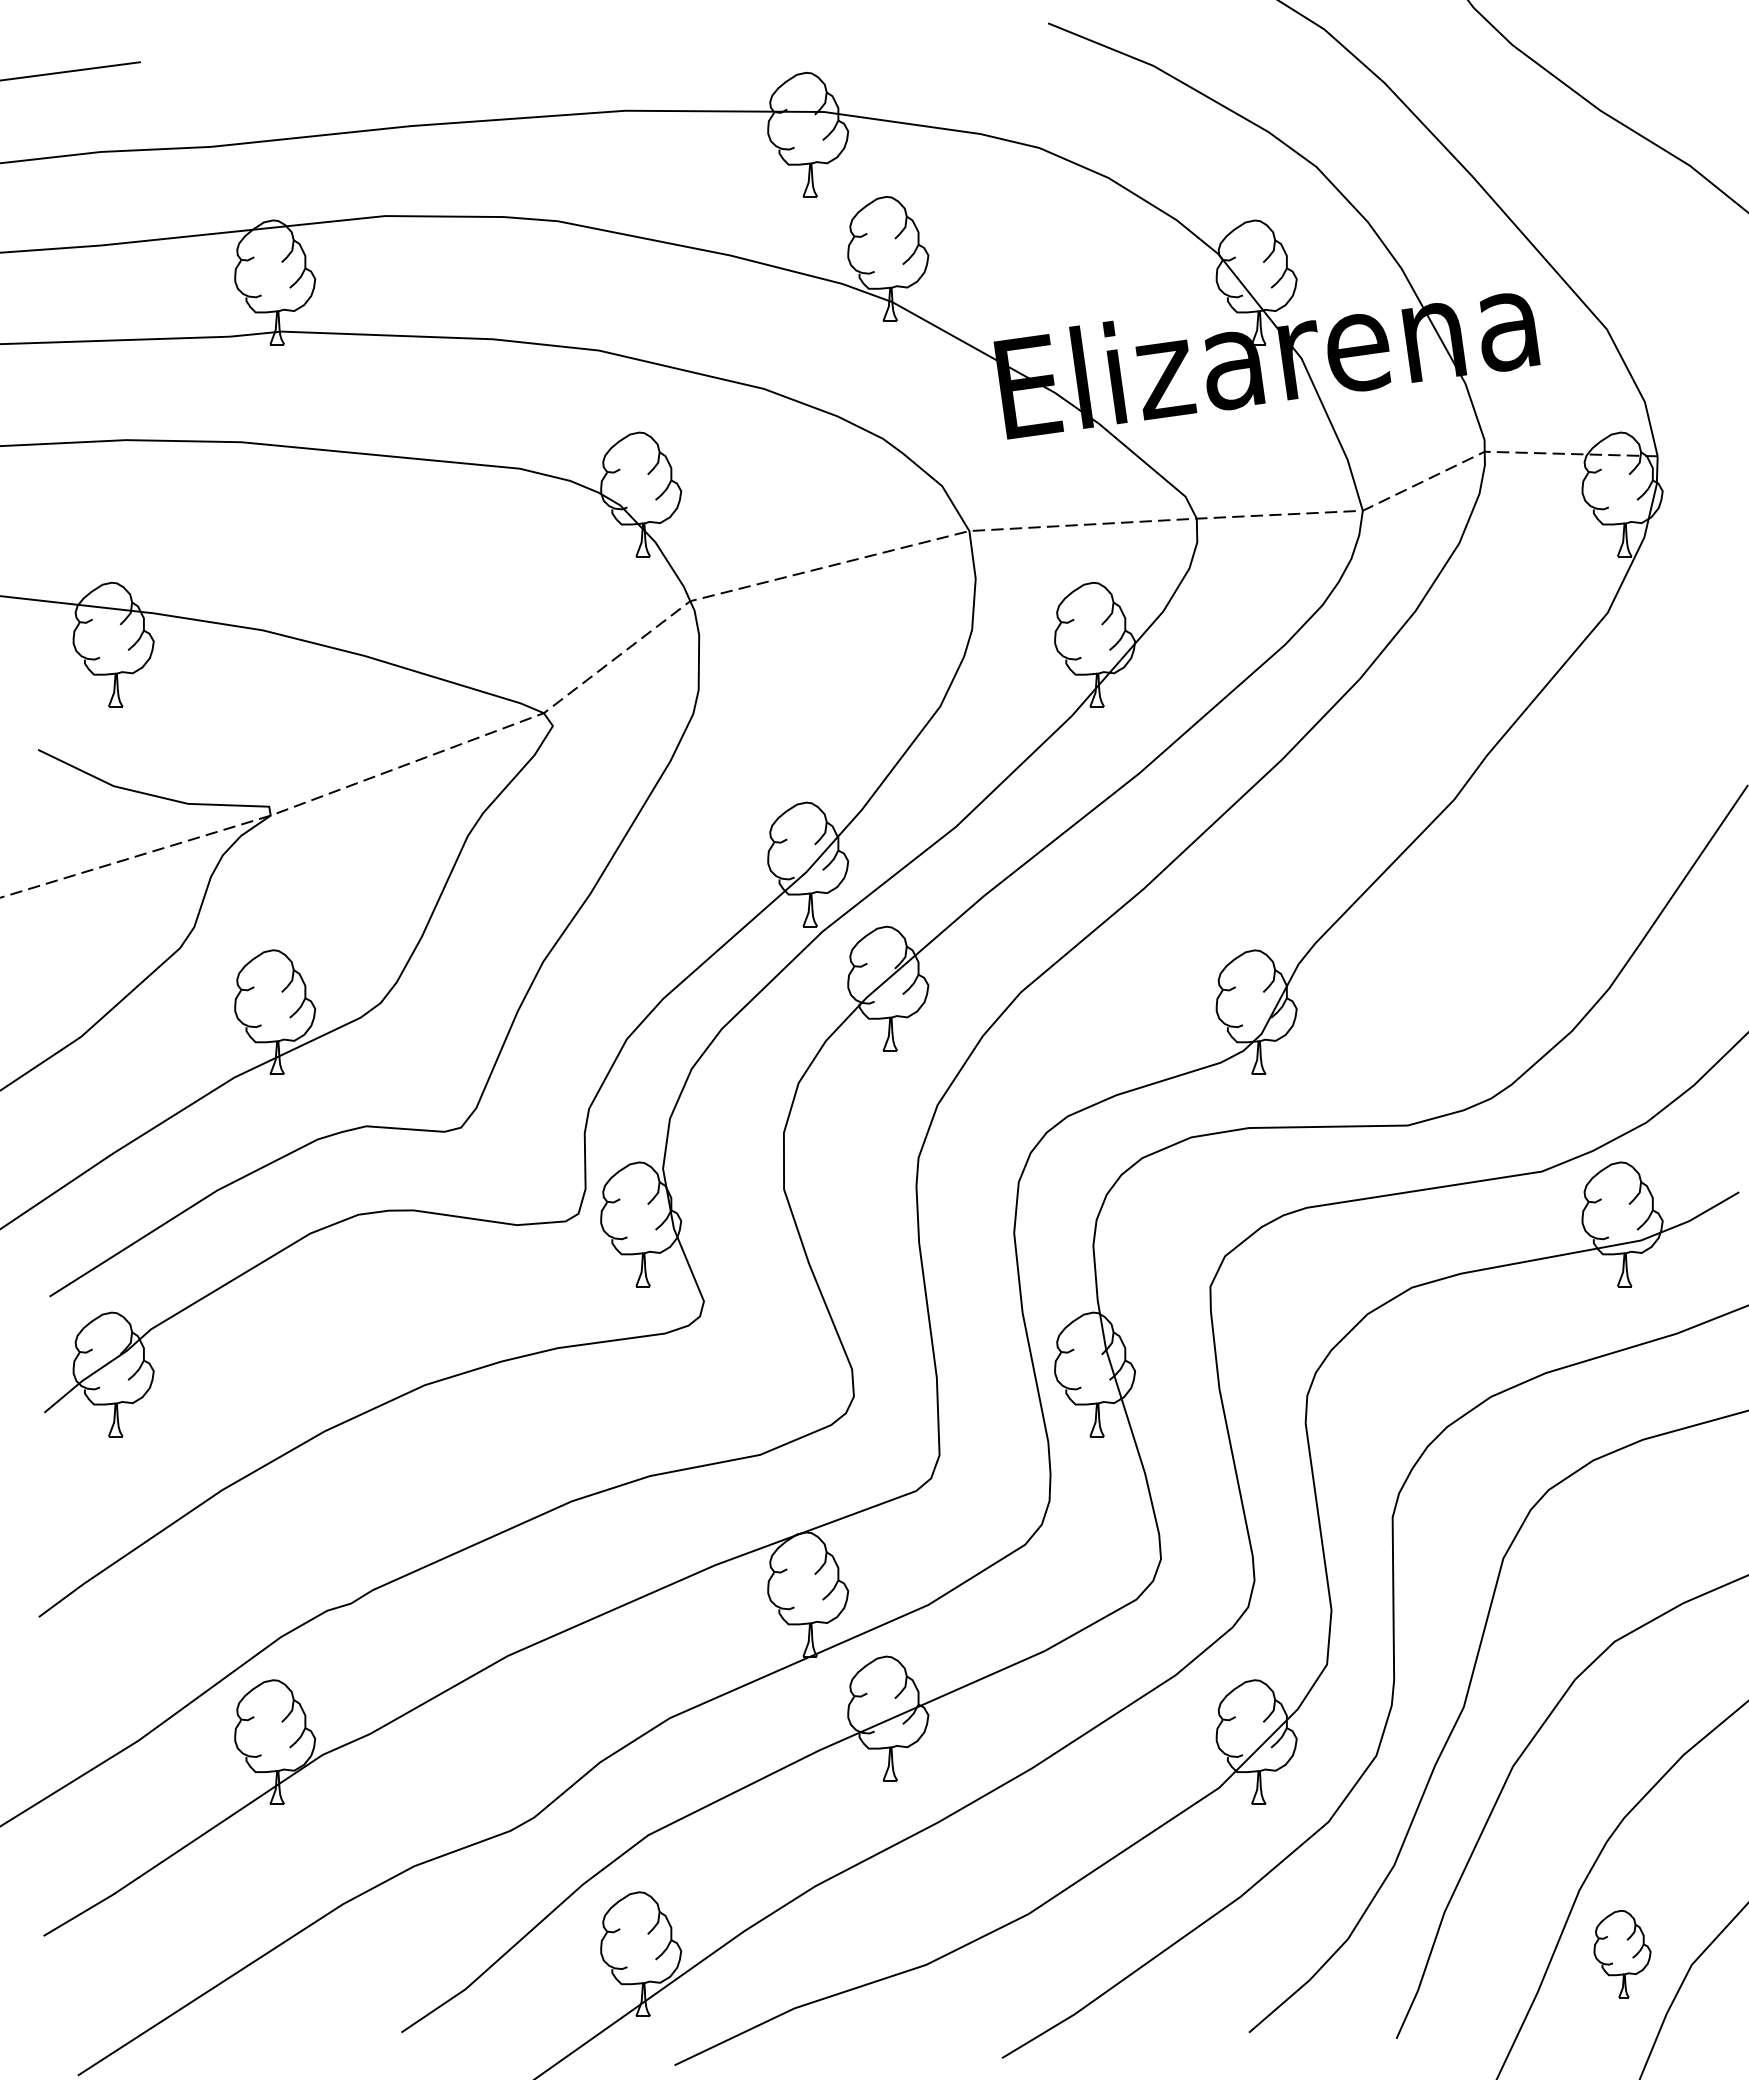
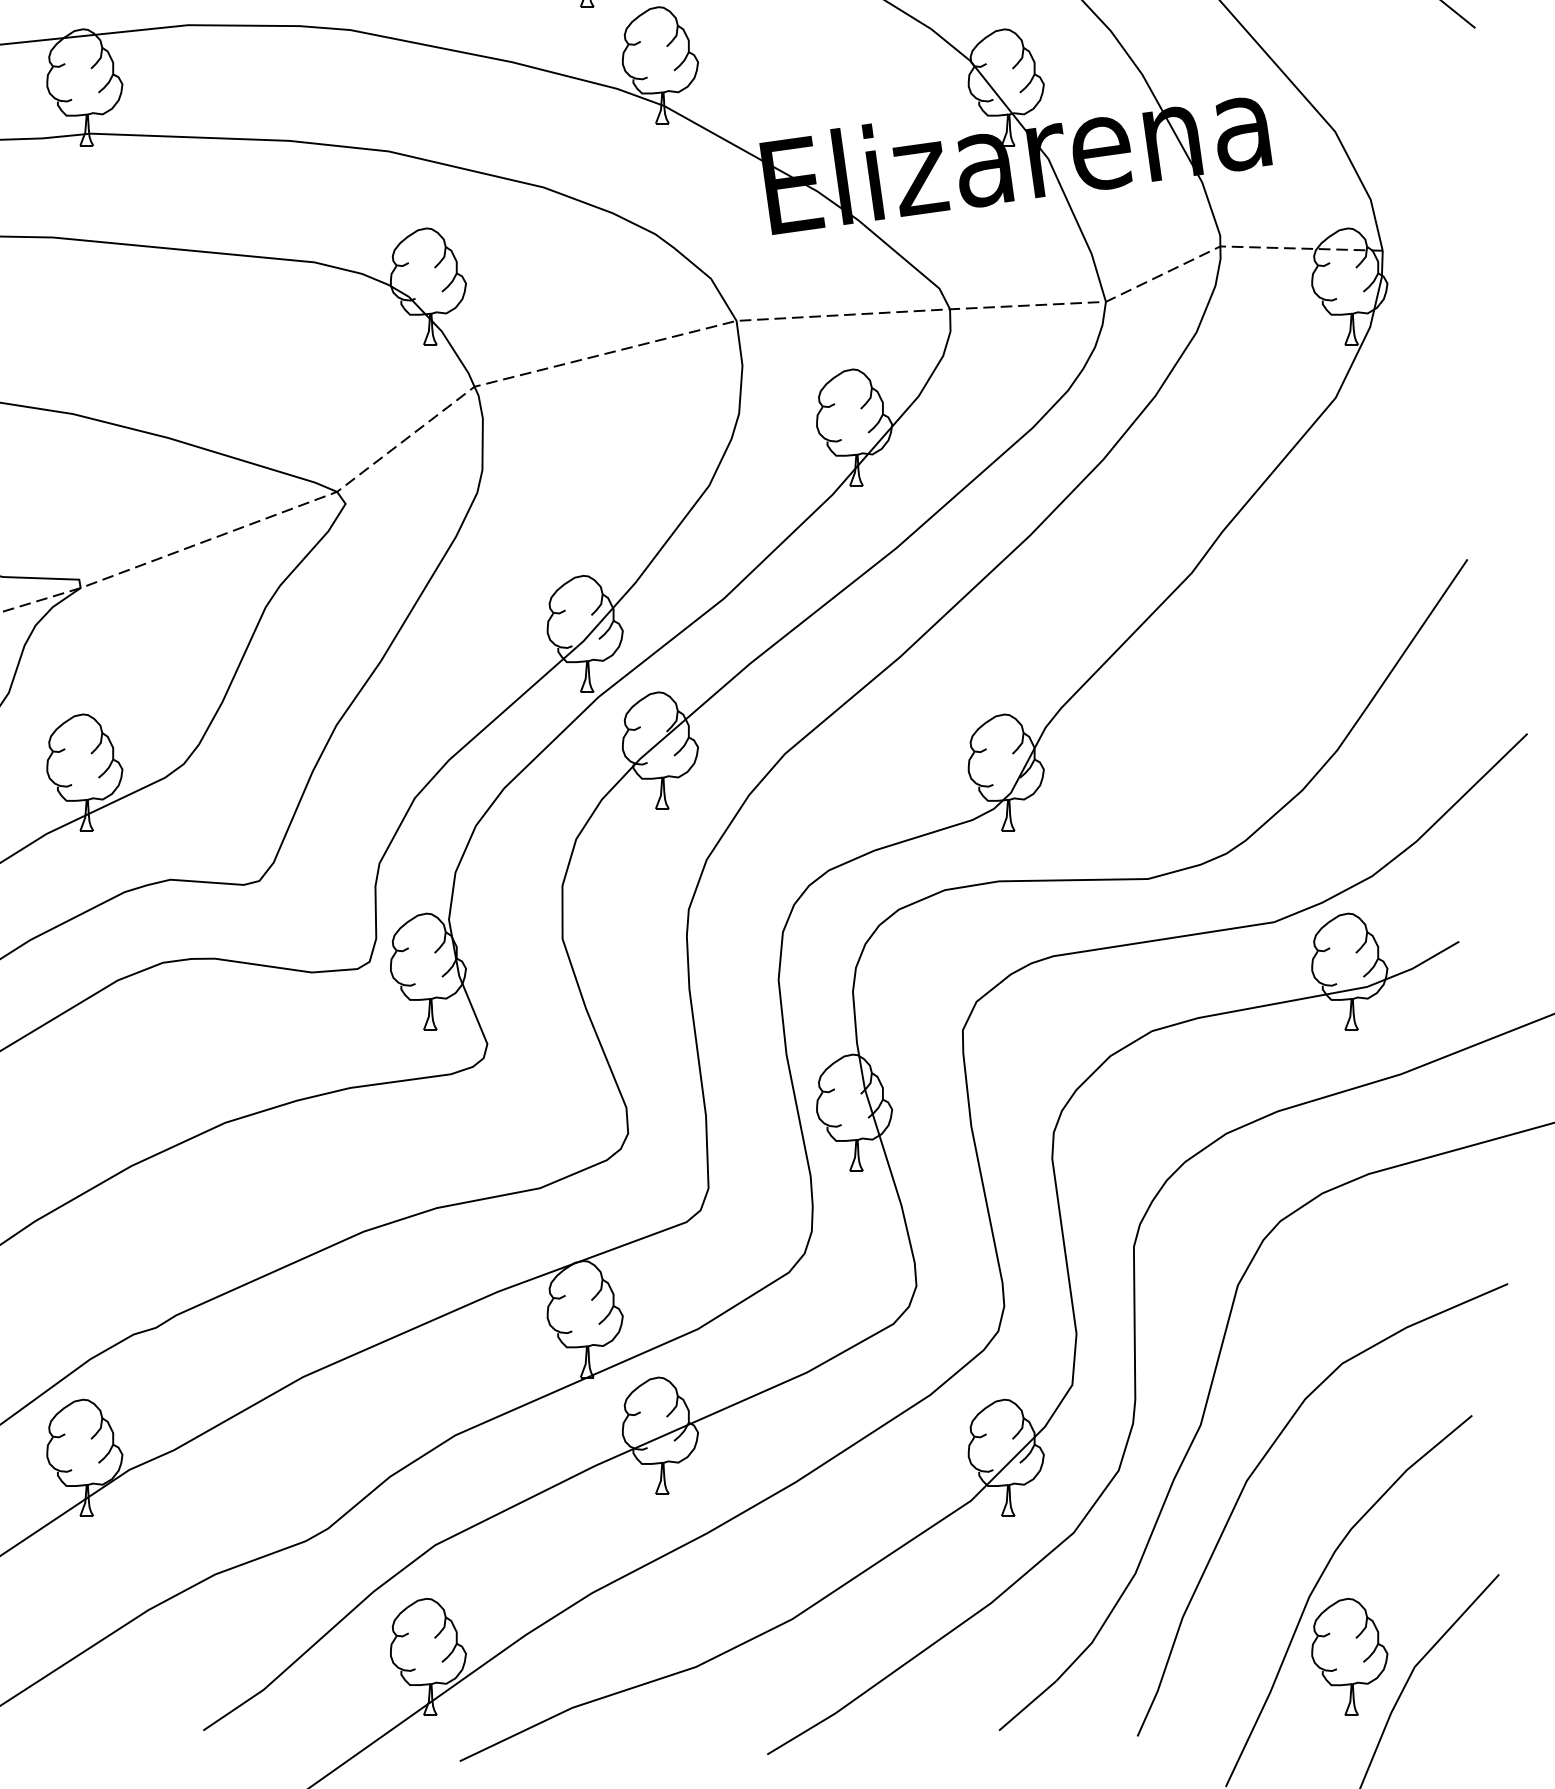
part: (1622, 1953) -> (1349, 1656), size x1.43

